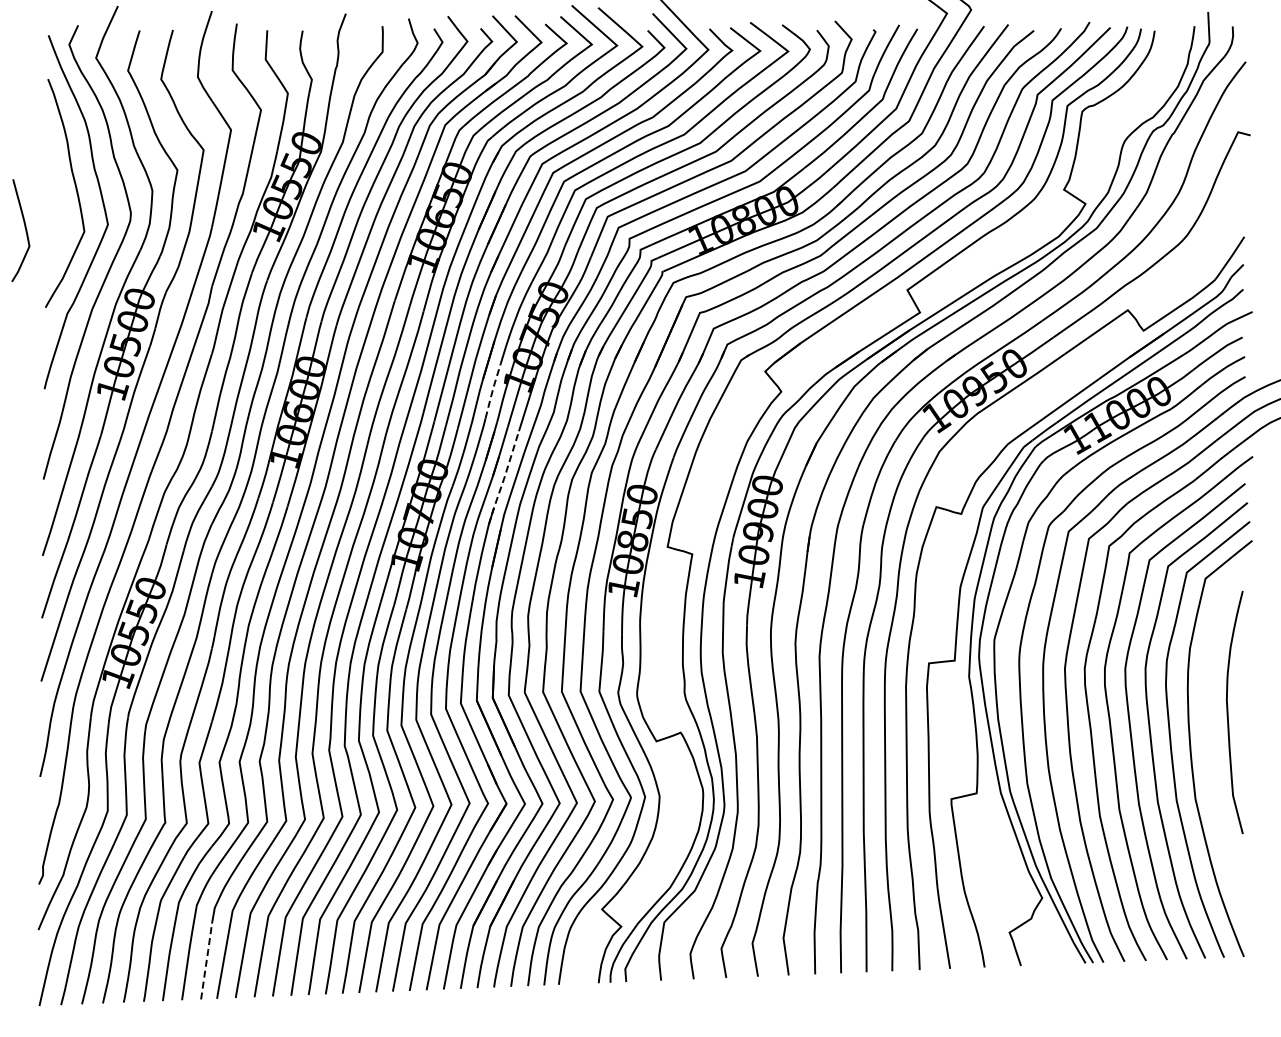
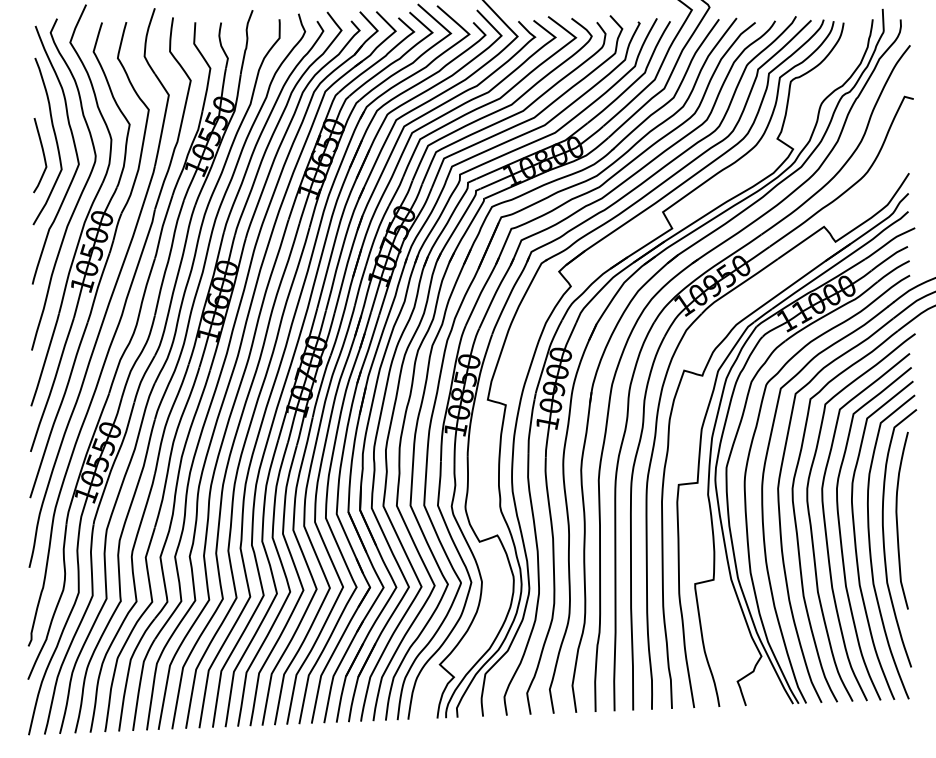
curve: (24, 227) -> (42, 153), moved
line: (492, 390) -> (359, 285), dashed -> solid
line: (504, 479) -> (368, 350), dashed -> solid
curve: (1210, 736) -> (884, 538), added
line: (206, 960) -> (150, 701), dashed -> solid

